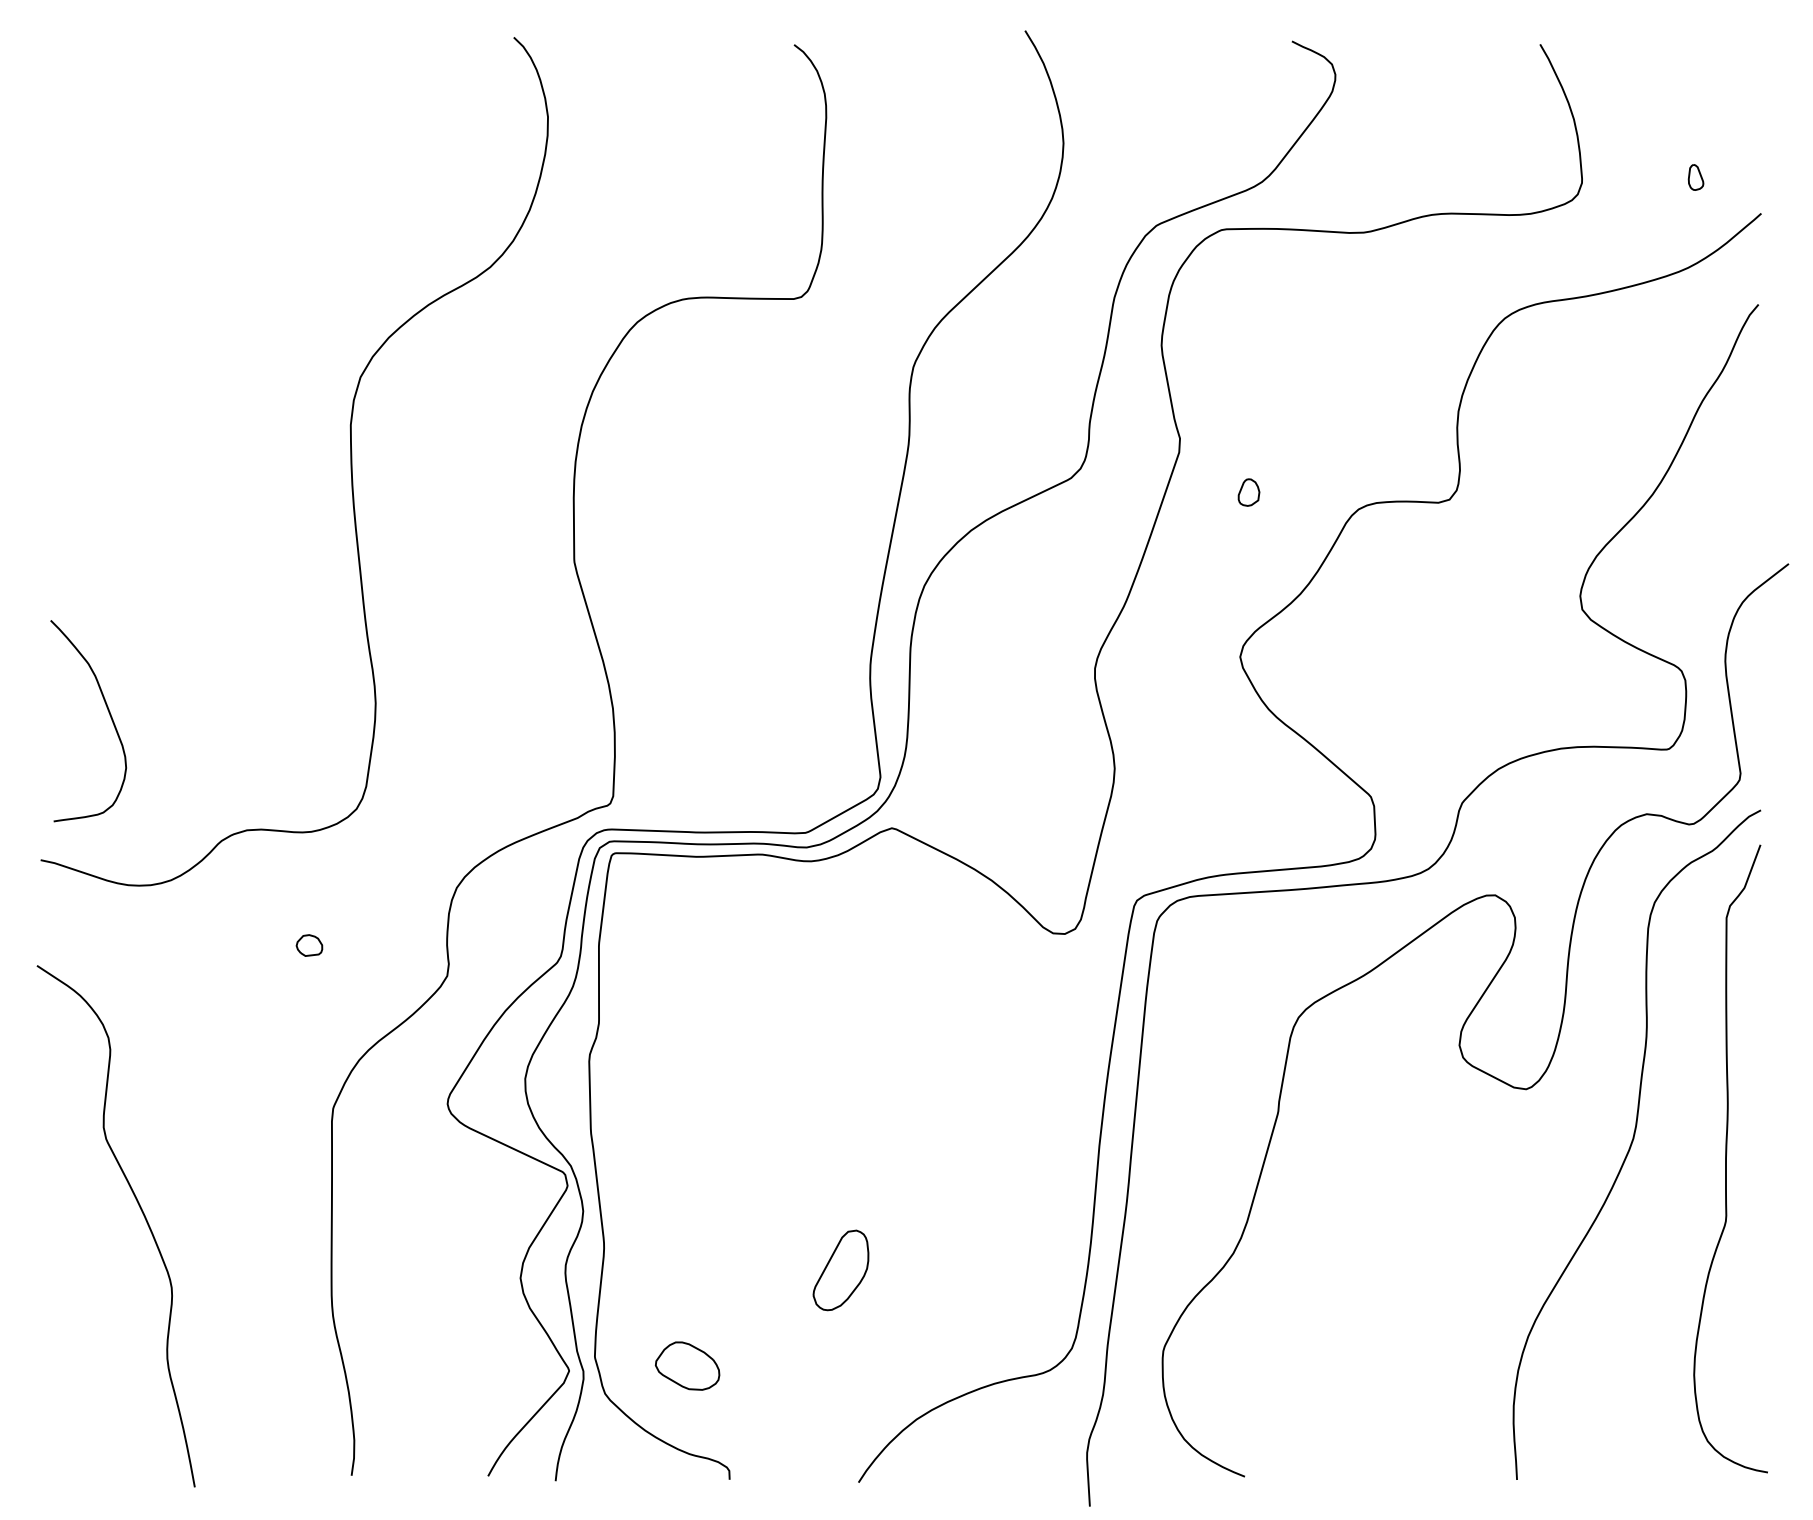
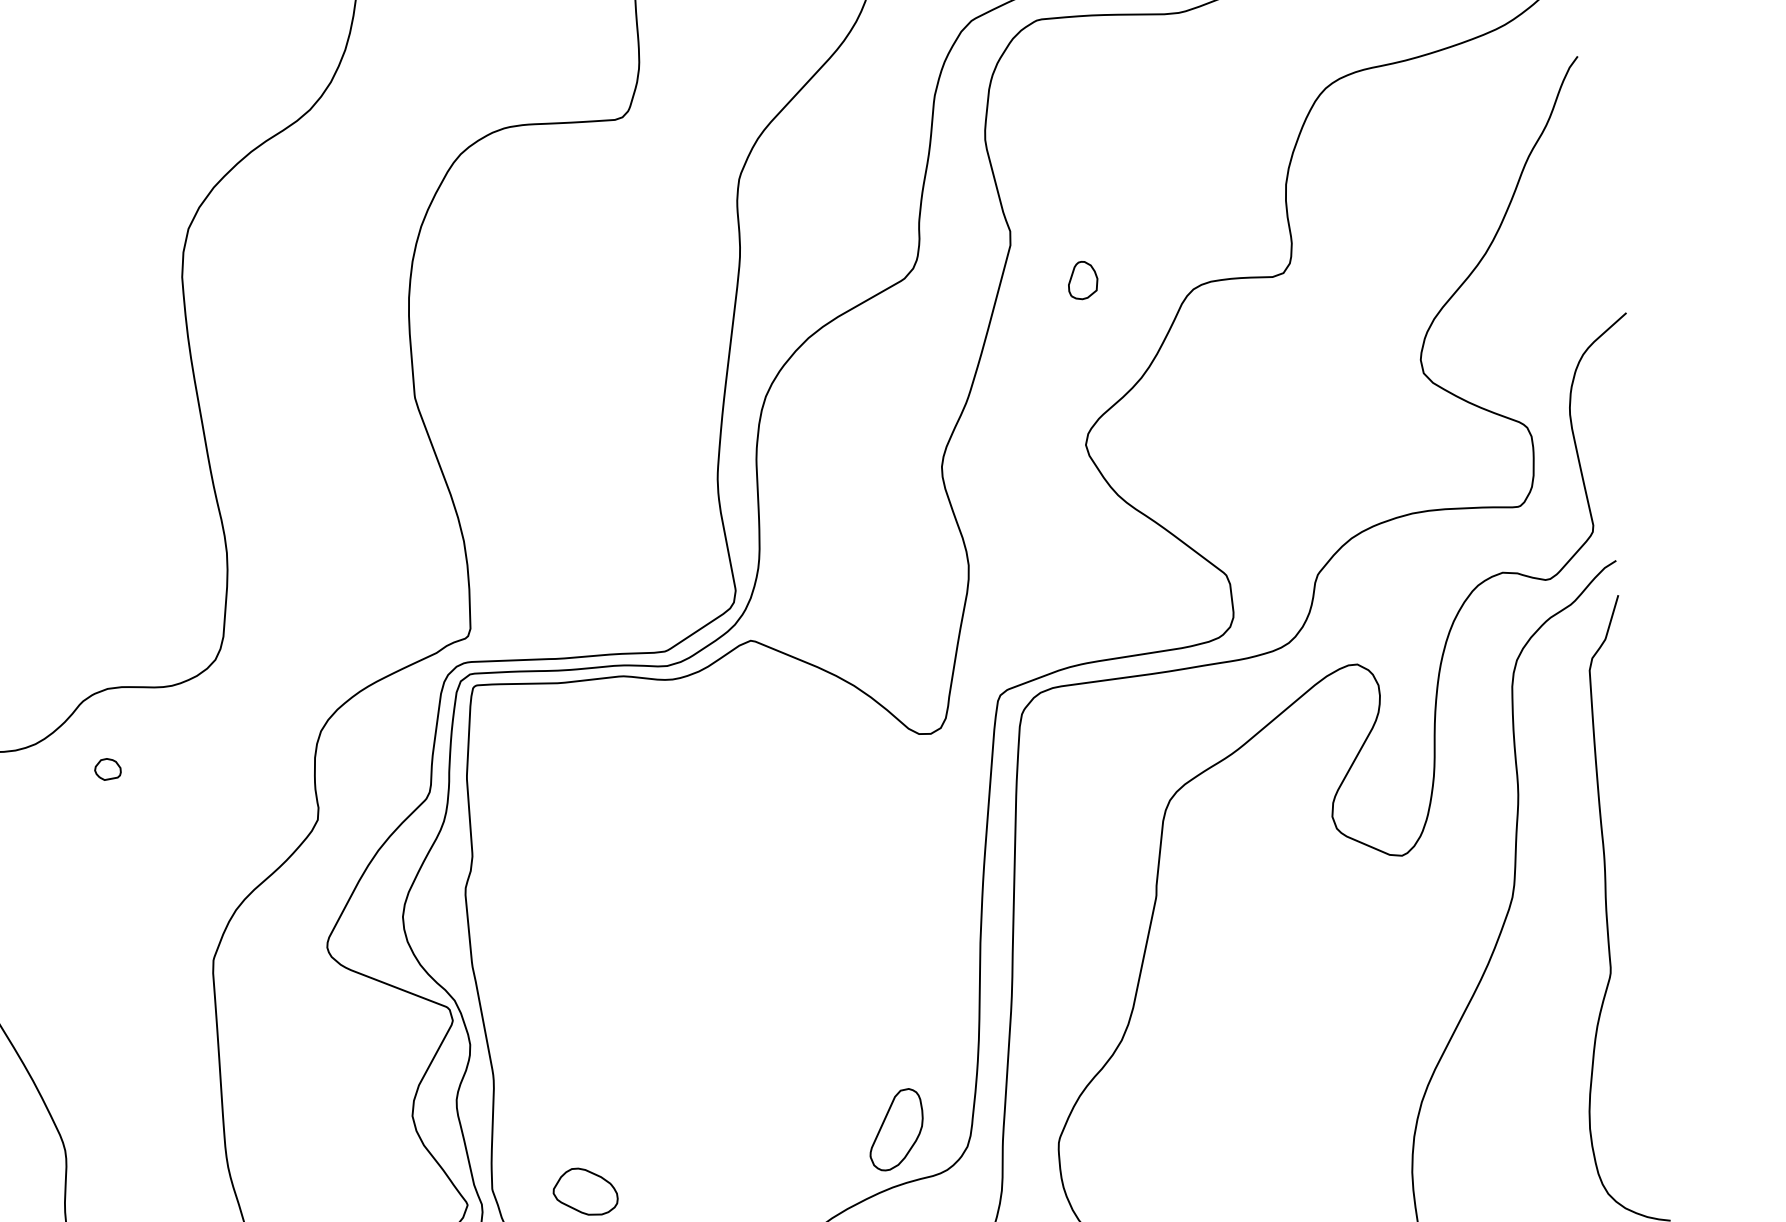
part: (1248, 492) -> (1082, 280), size x1.4
part: (309, 945) -> (107, 769), moved
part: (840, 1270) -> (895, 1129), moved

